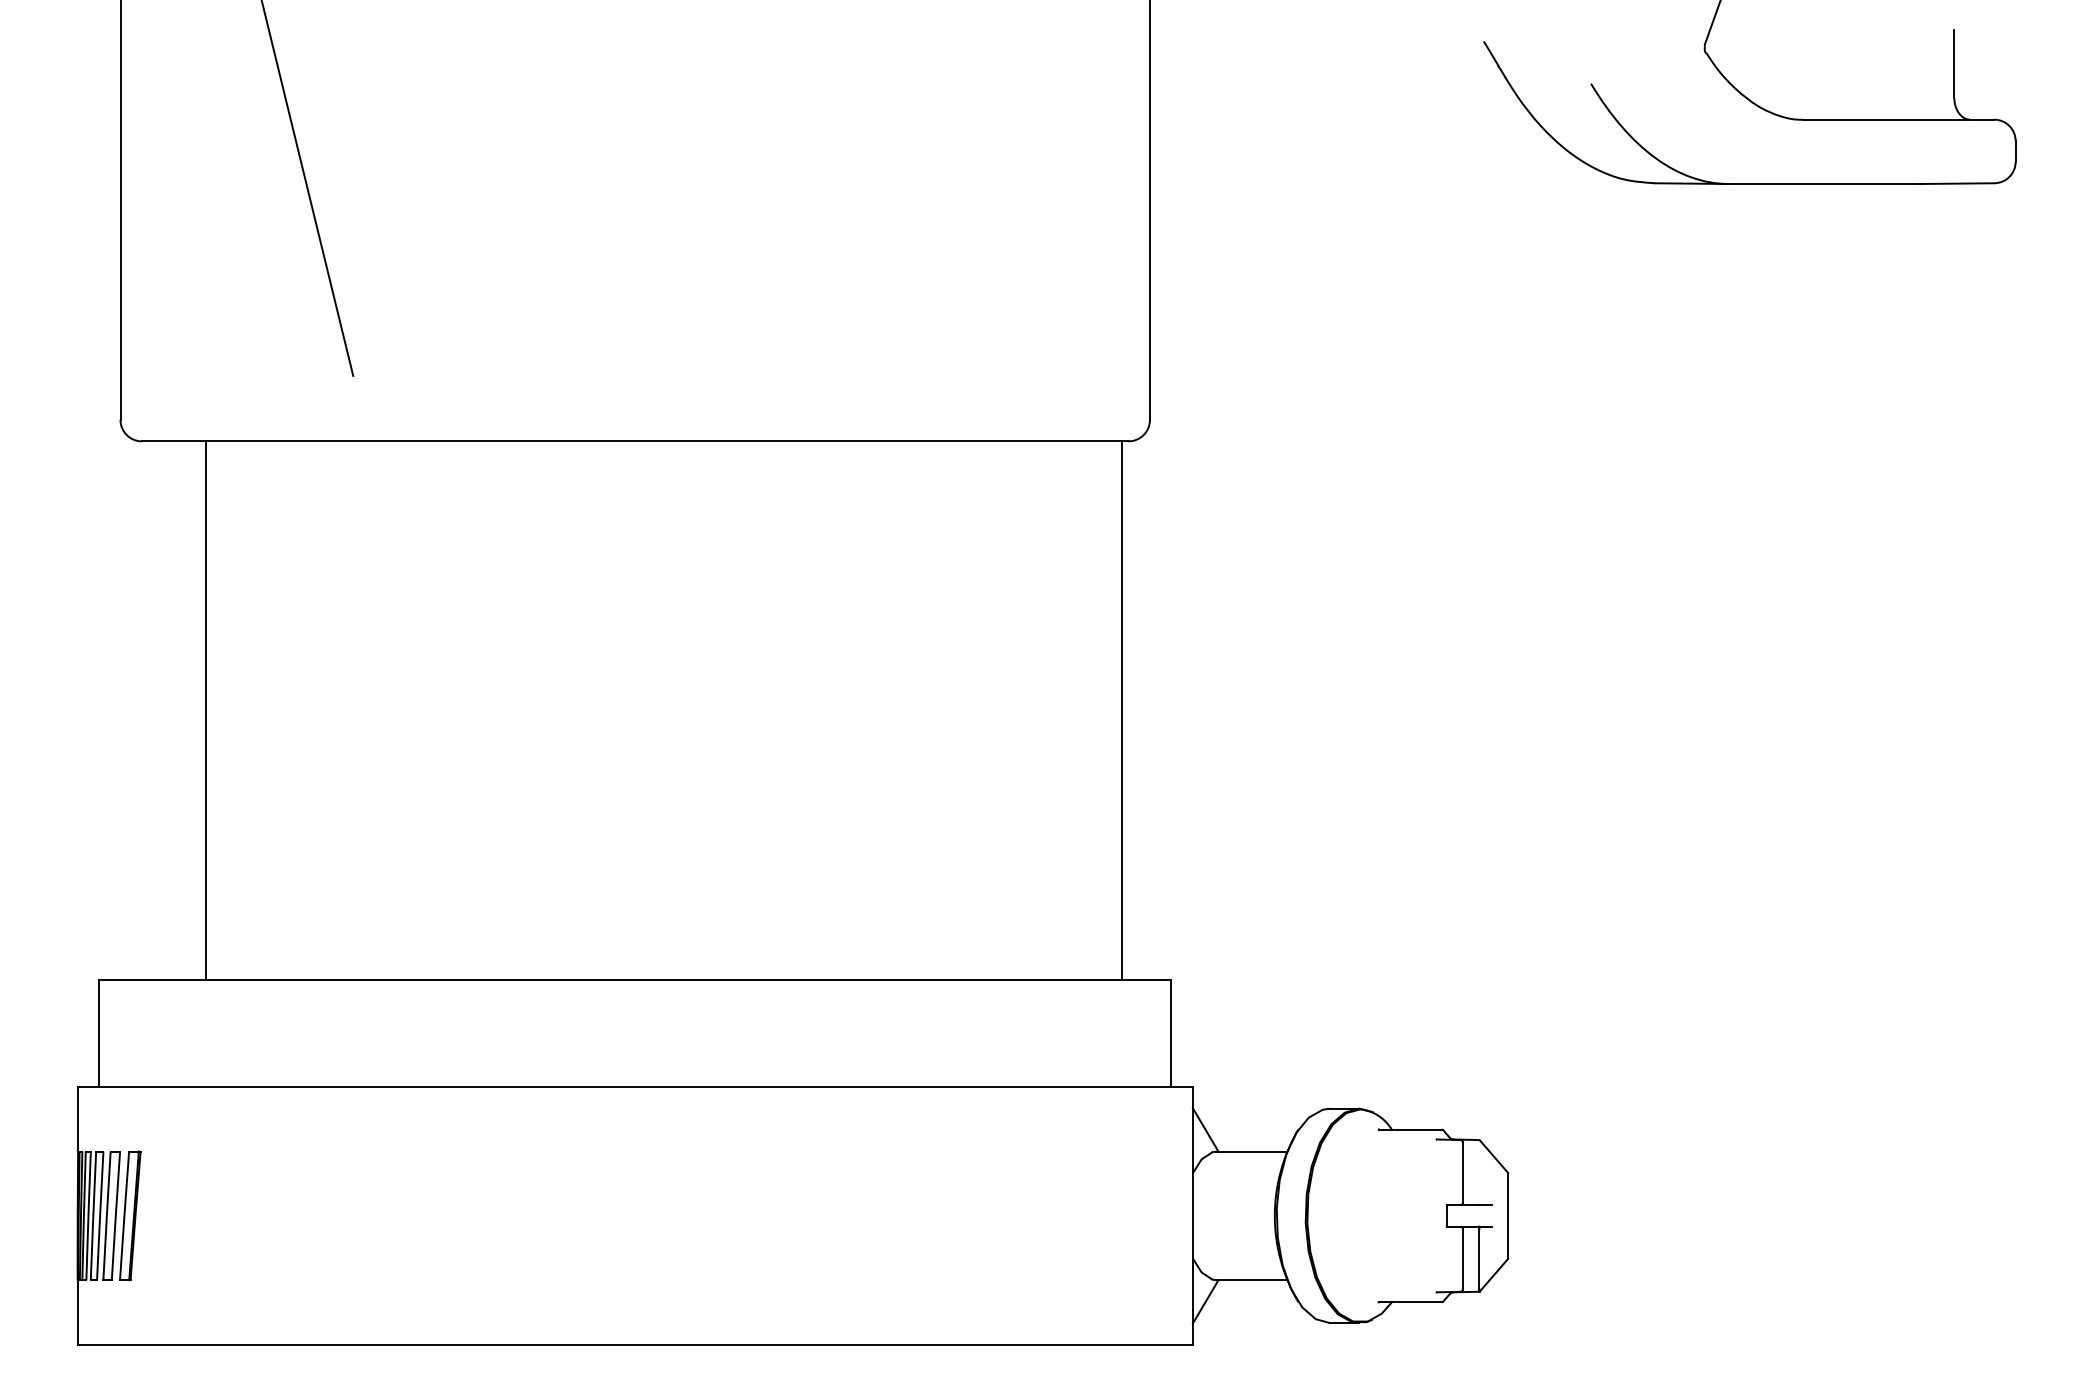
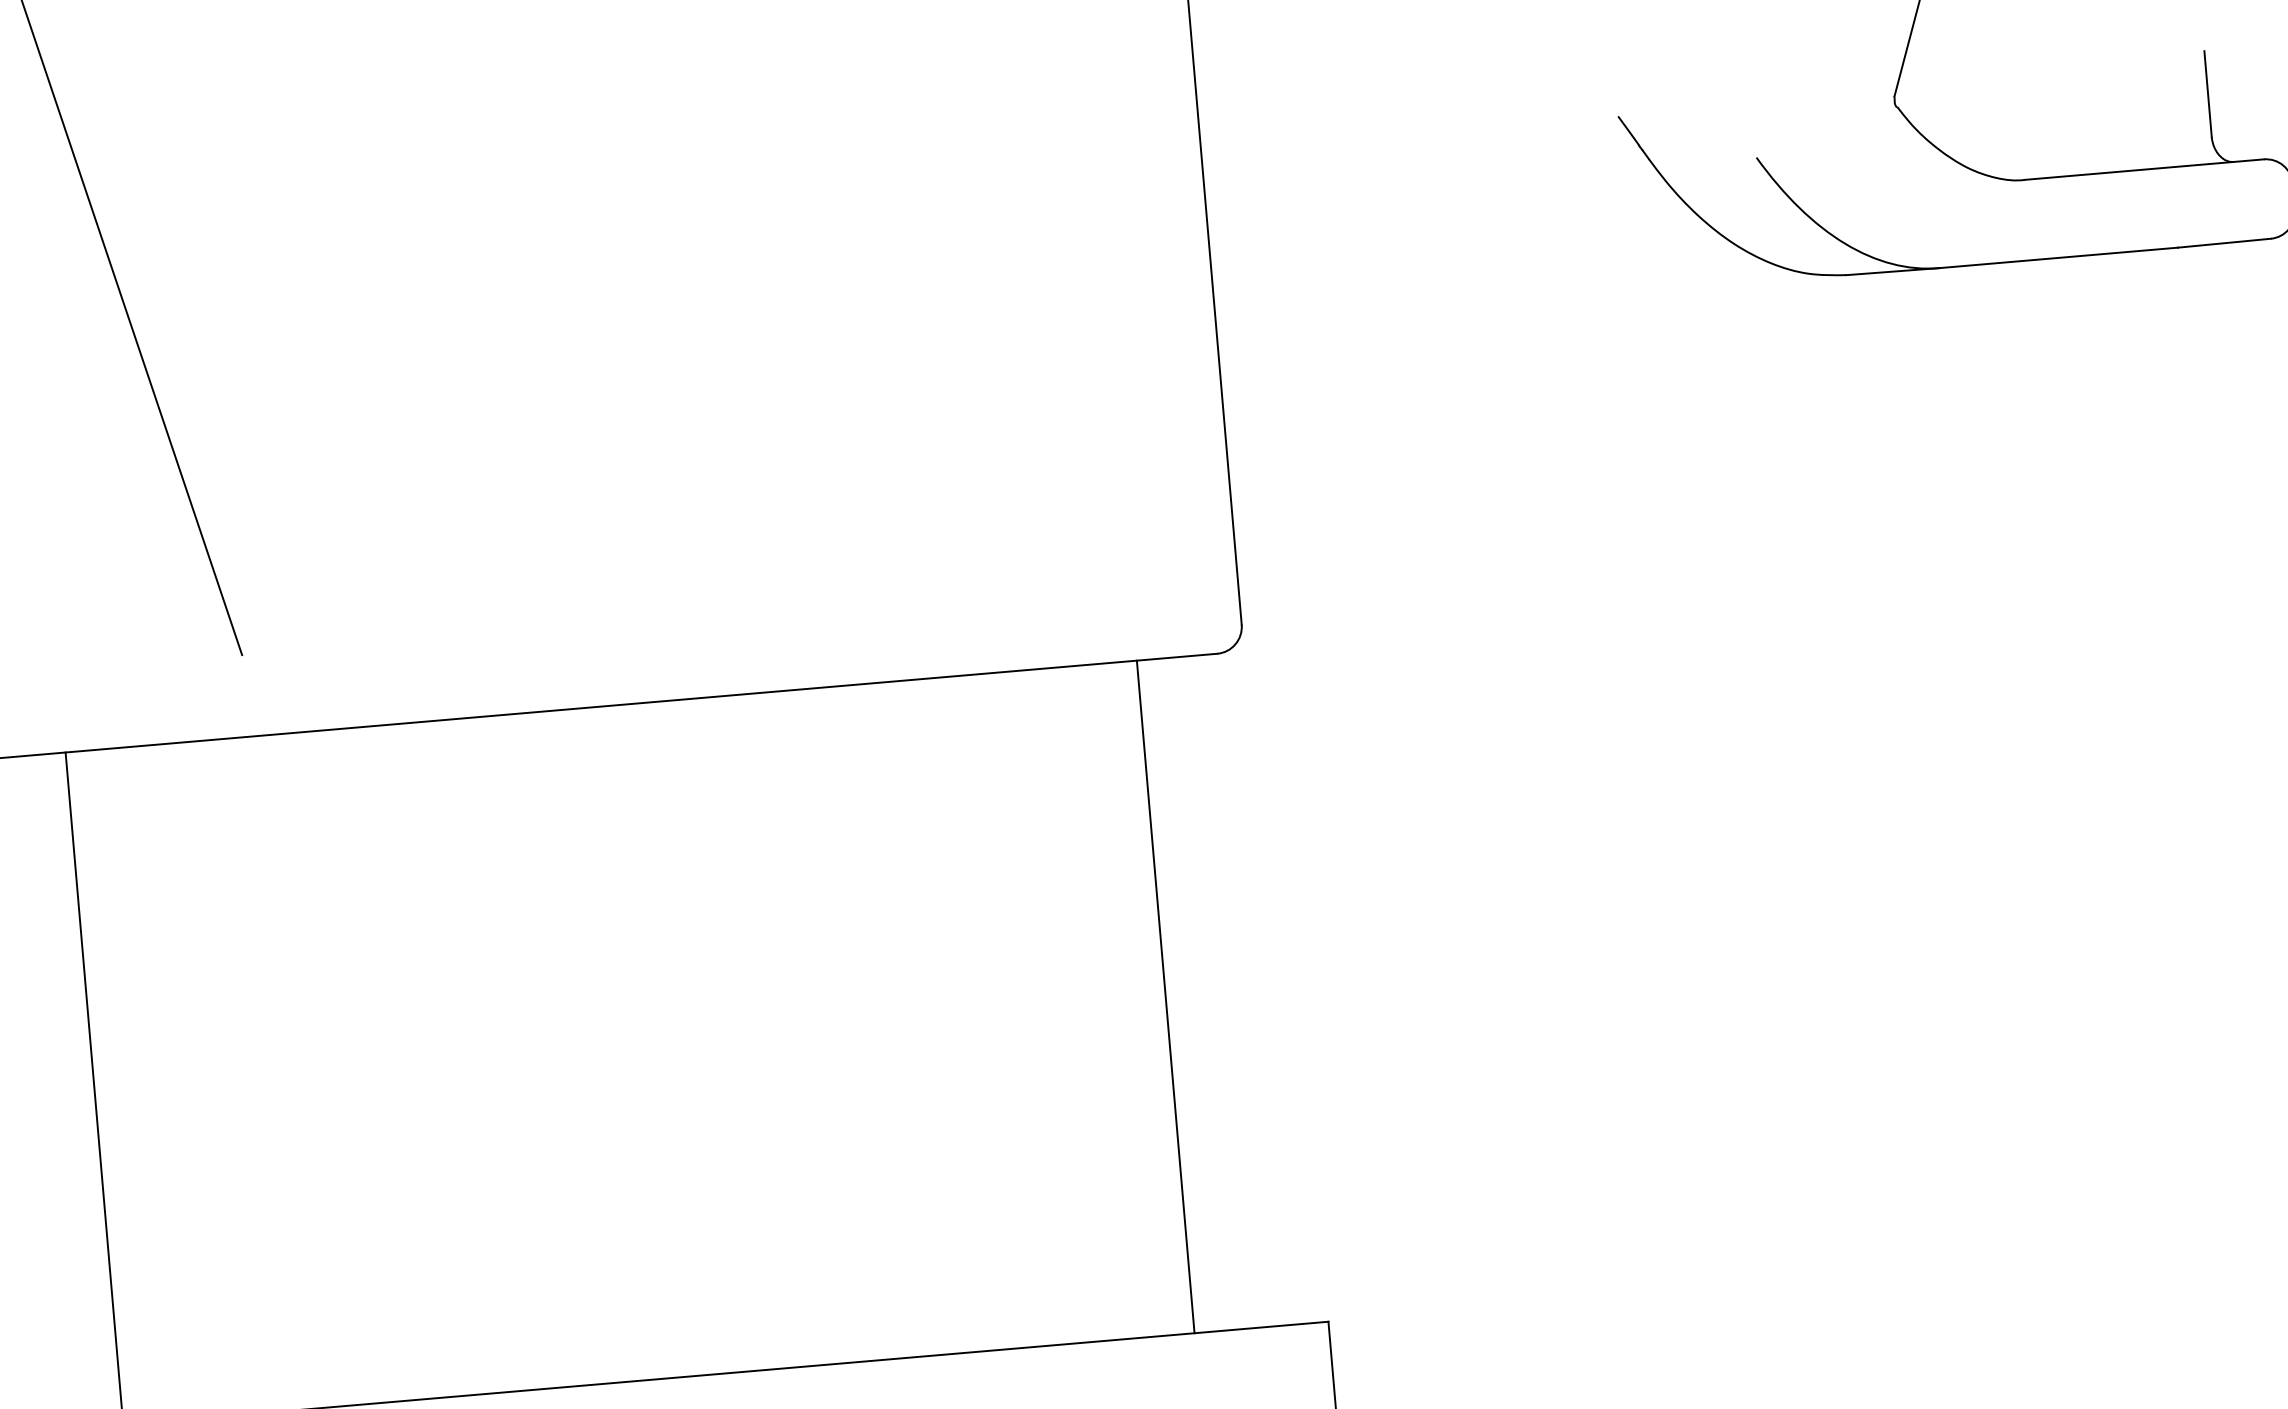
line: (1122, 710) -> (1166, 996), moved

